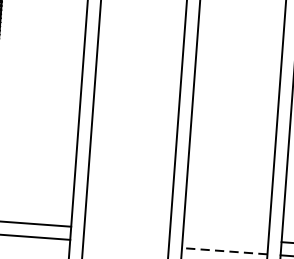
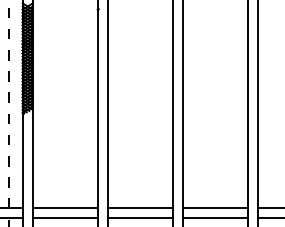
line: (127, 230) -> (140, 207), added
line: (225, 237) -> (215, 207), added
line: (126, 243) -> (140, 217), added
line: (224, 251) -> (215, 217), dashed -> solid

